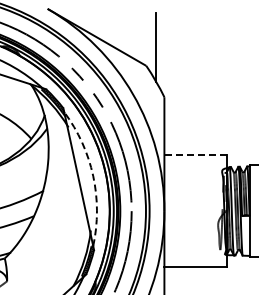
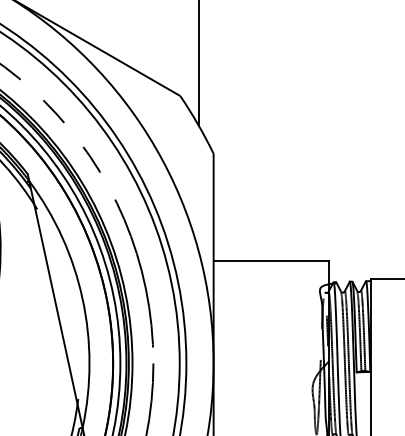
line: (195, 155) -> (270, 261), dashed -> solid
arc: (93, 176) -> (83, 299), dashed -> solid

